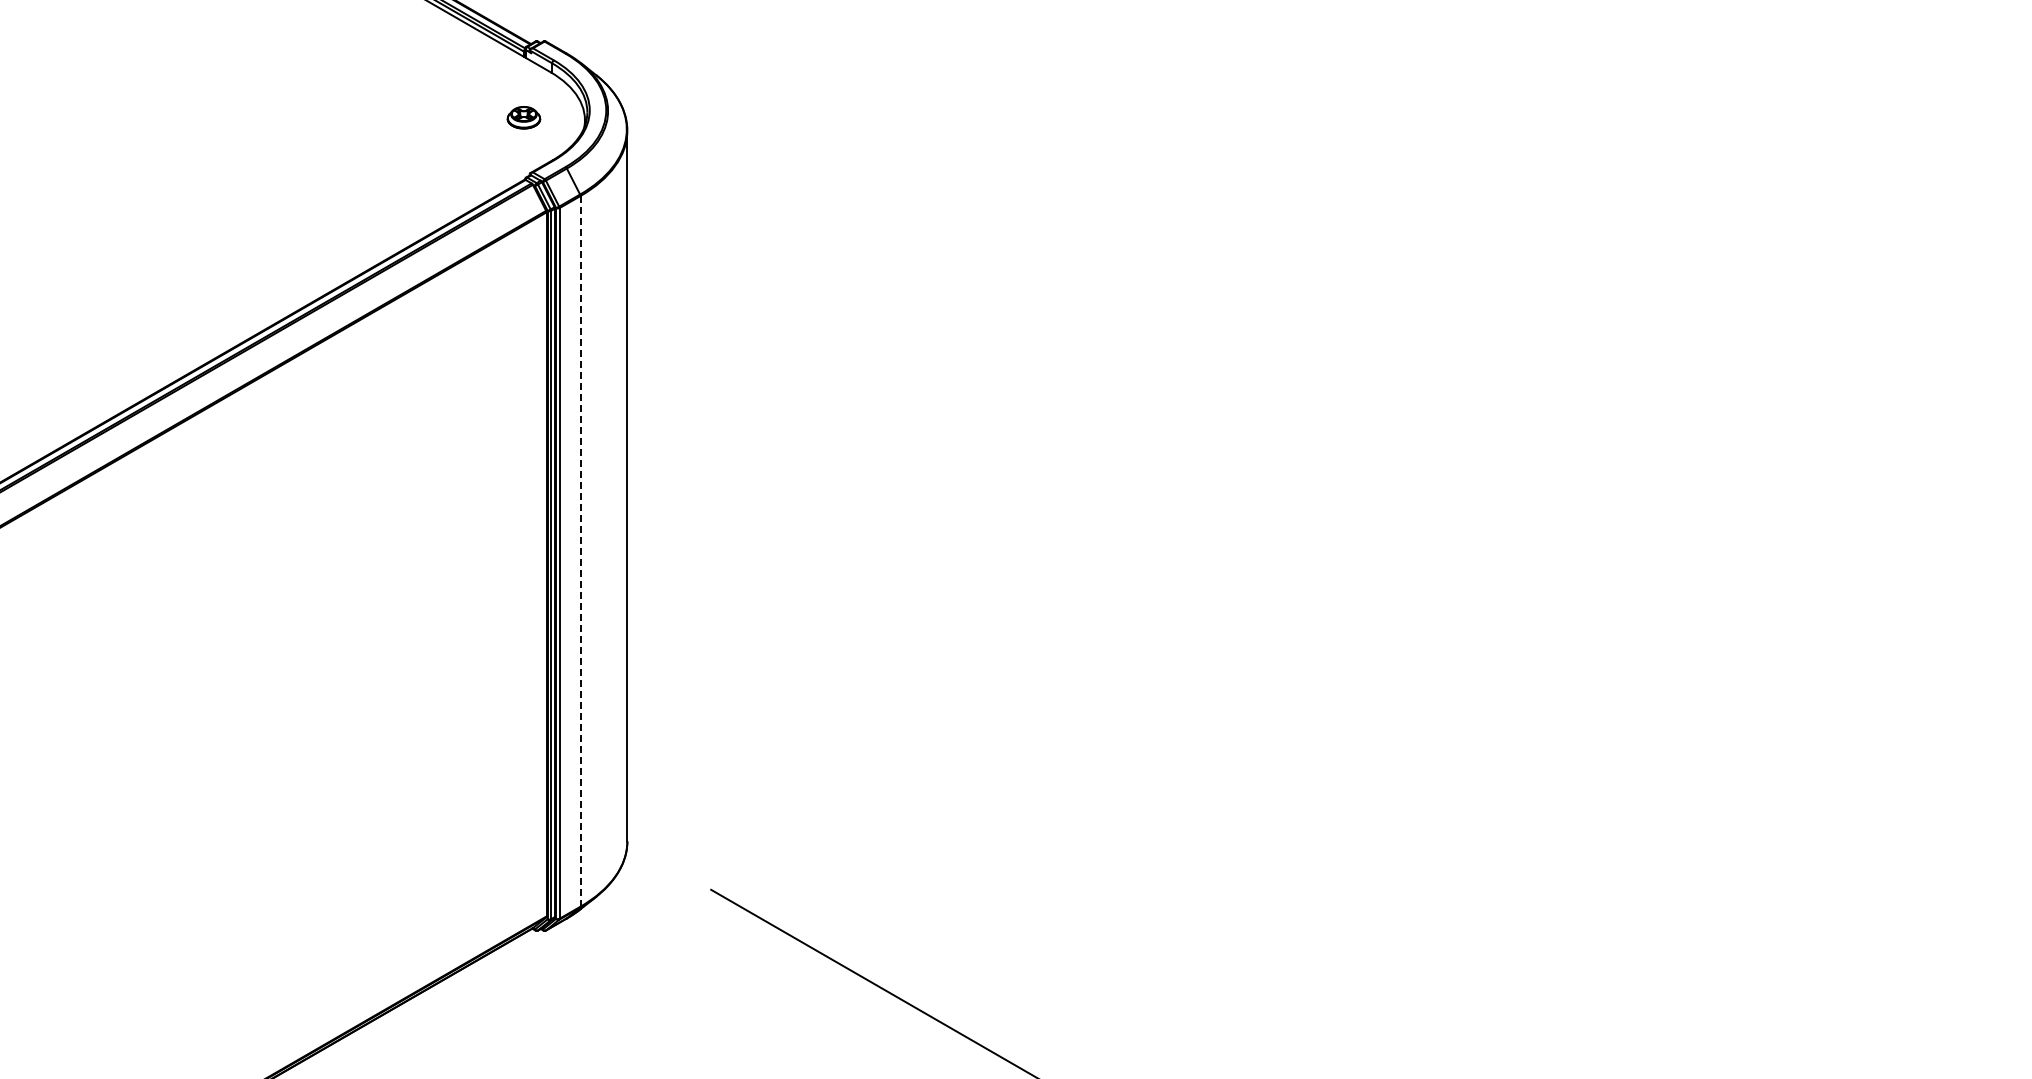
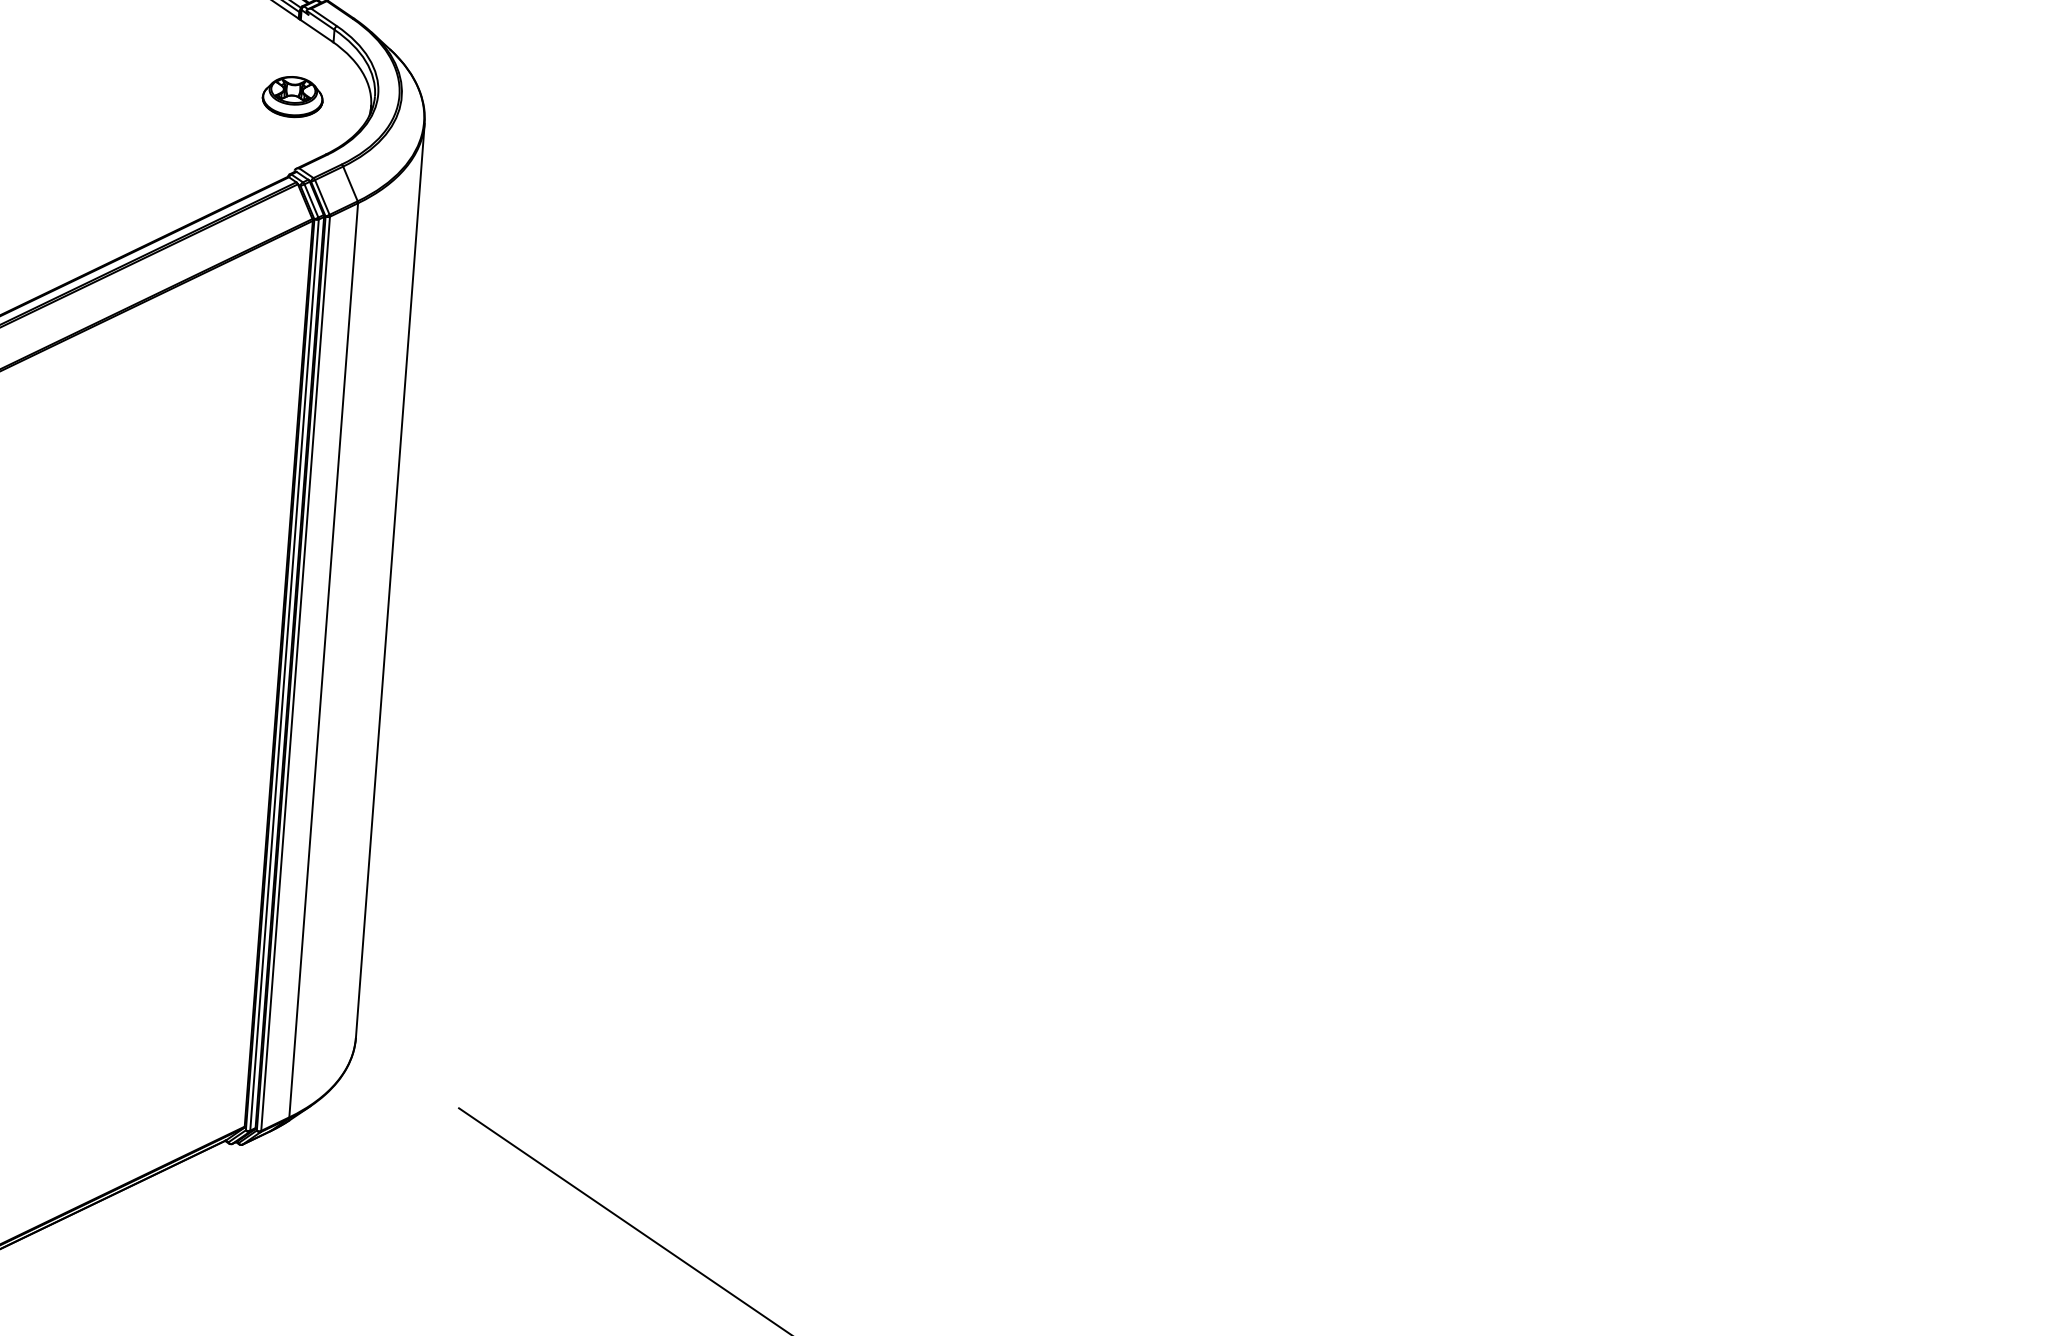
part: (523, 117) -> (292, 96), size x1.43
line: (580, 551) -> (323, 660), dashed -> solid

